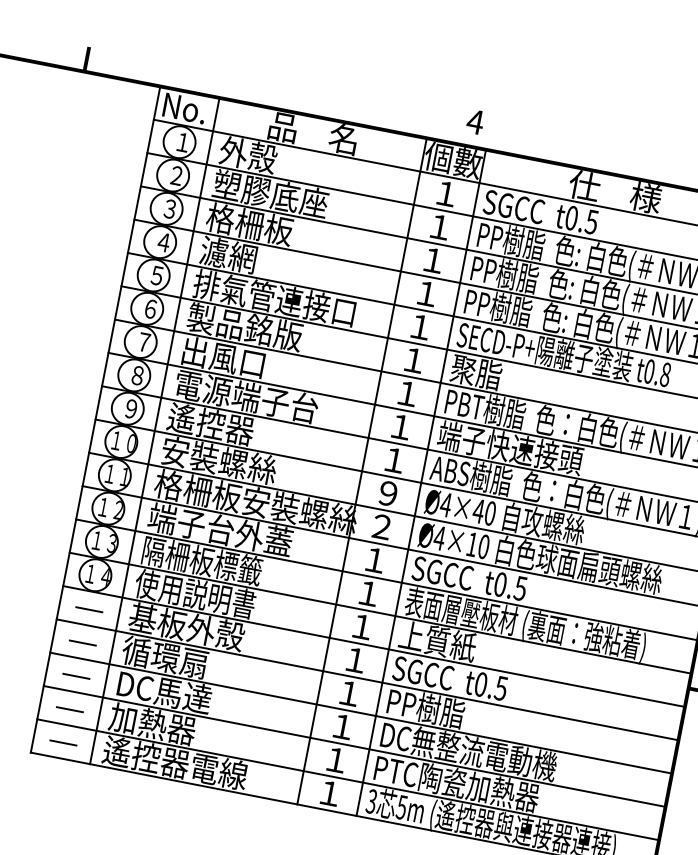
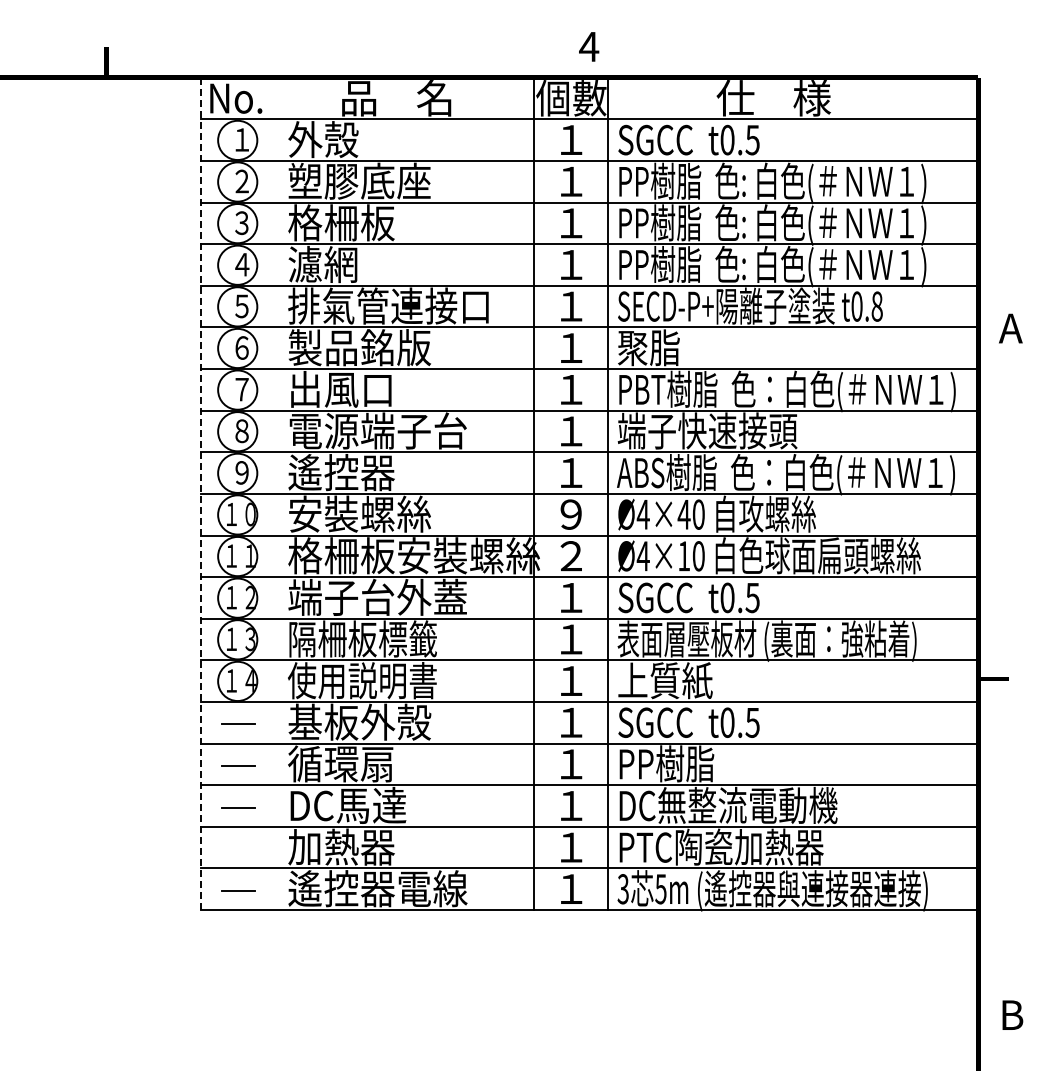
line: (95, 420) -> (201, 494), solid -> dashed
line: (154, 430) -> (275, 493), removed
line: (69, 709) -> (238, 849), removed

